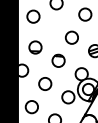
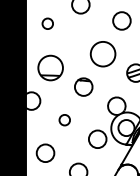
circle: (33, 16) -> (47, 23), size x0.6
circle: (71, 37) -> (102, 53), size x1.4
circle: (35, 47) -> (50, 67), size x1.4
circle: (45, 83) -> (64, 119), size x0.6

